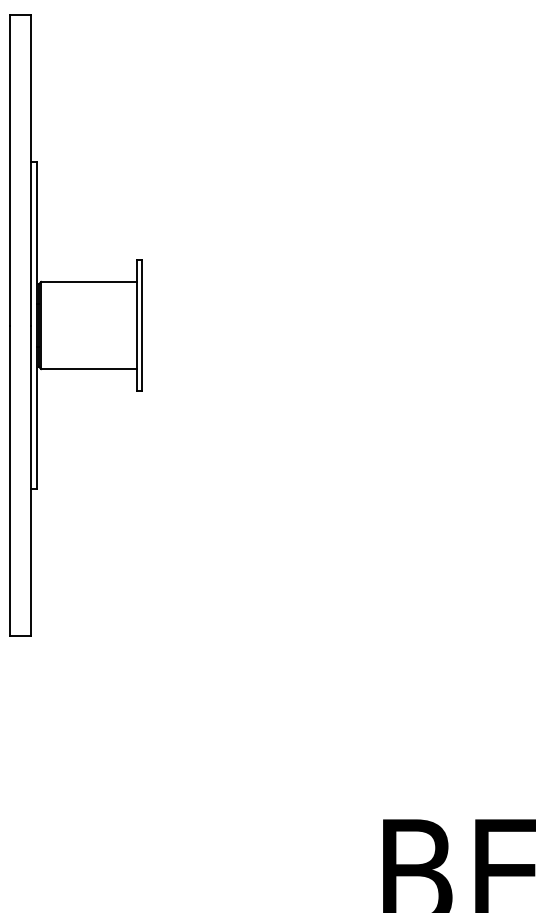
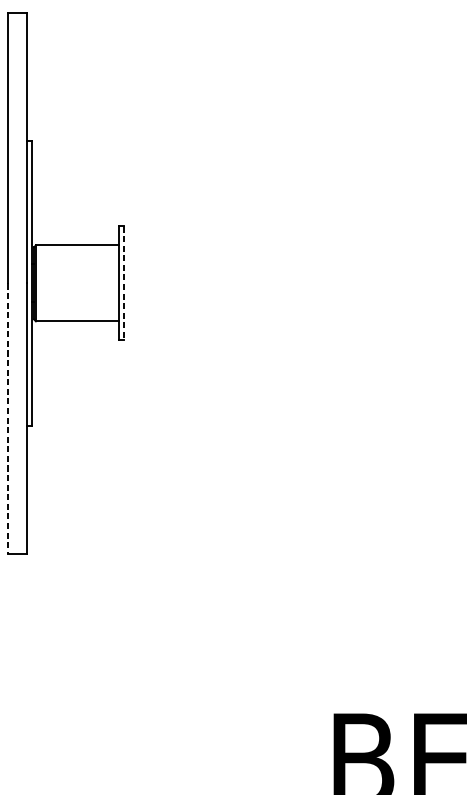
line: (142, 326) -> (124, 284), solid -> dashed
line: (9, 481) -> (8, 419), solid -> dashed

